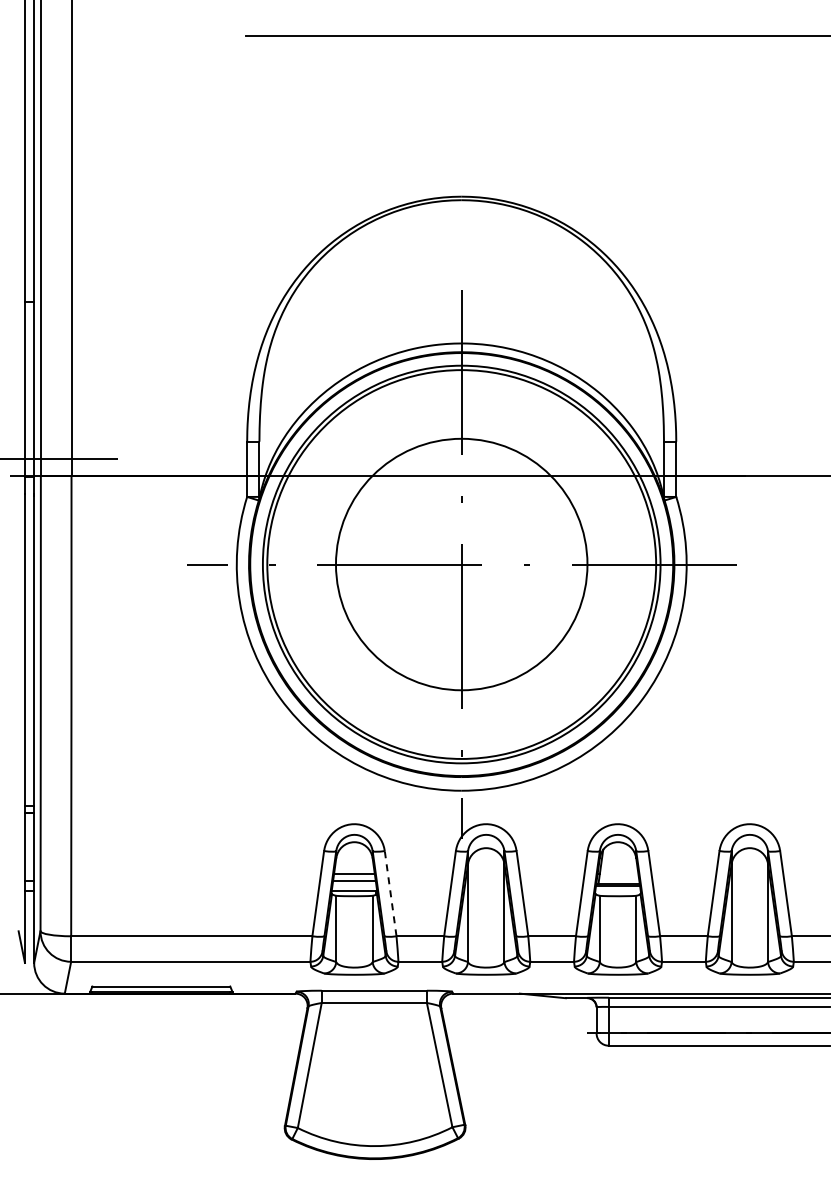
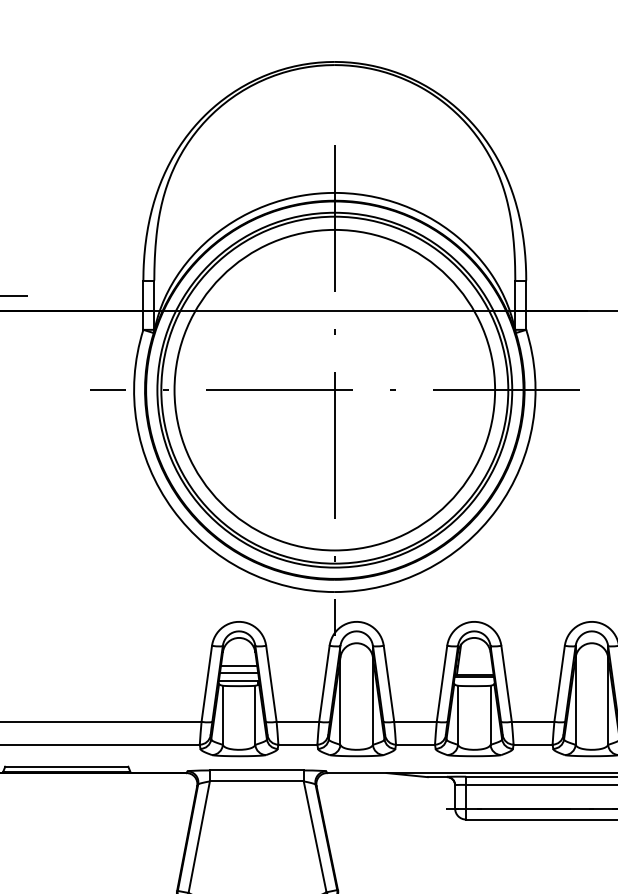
circle: (461, 564) -> (334, 390), size x1.43
line: (390, 893) -> (271, 683), dashed -> solid

